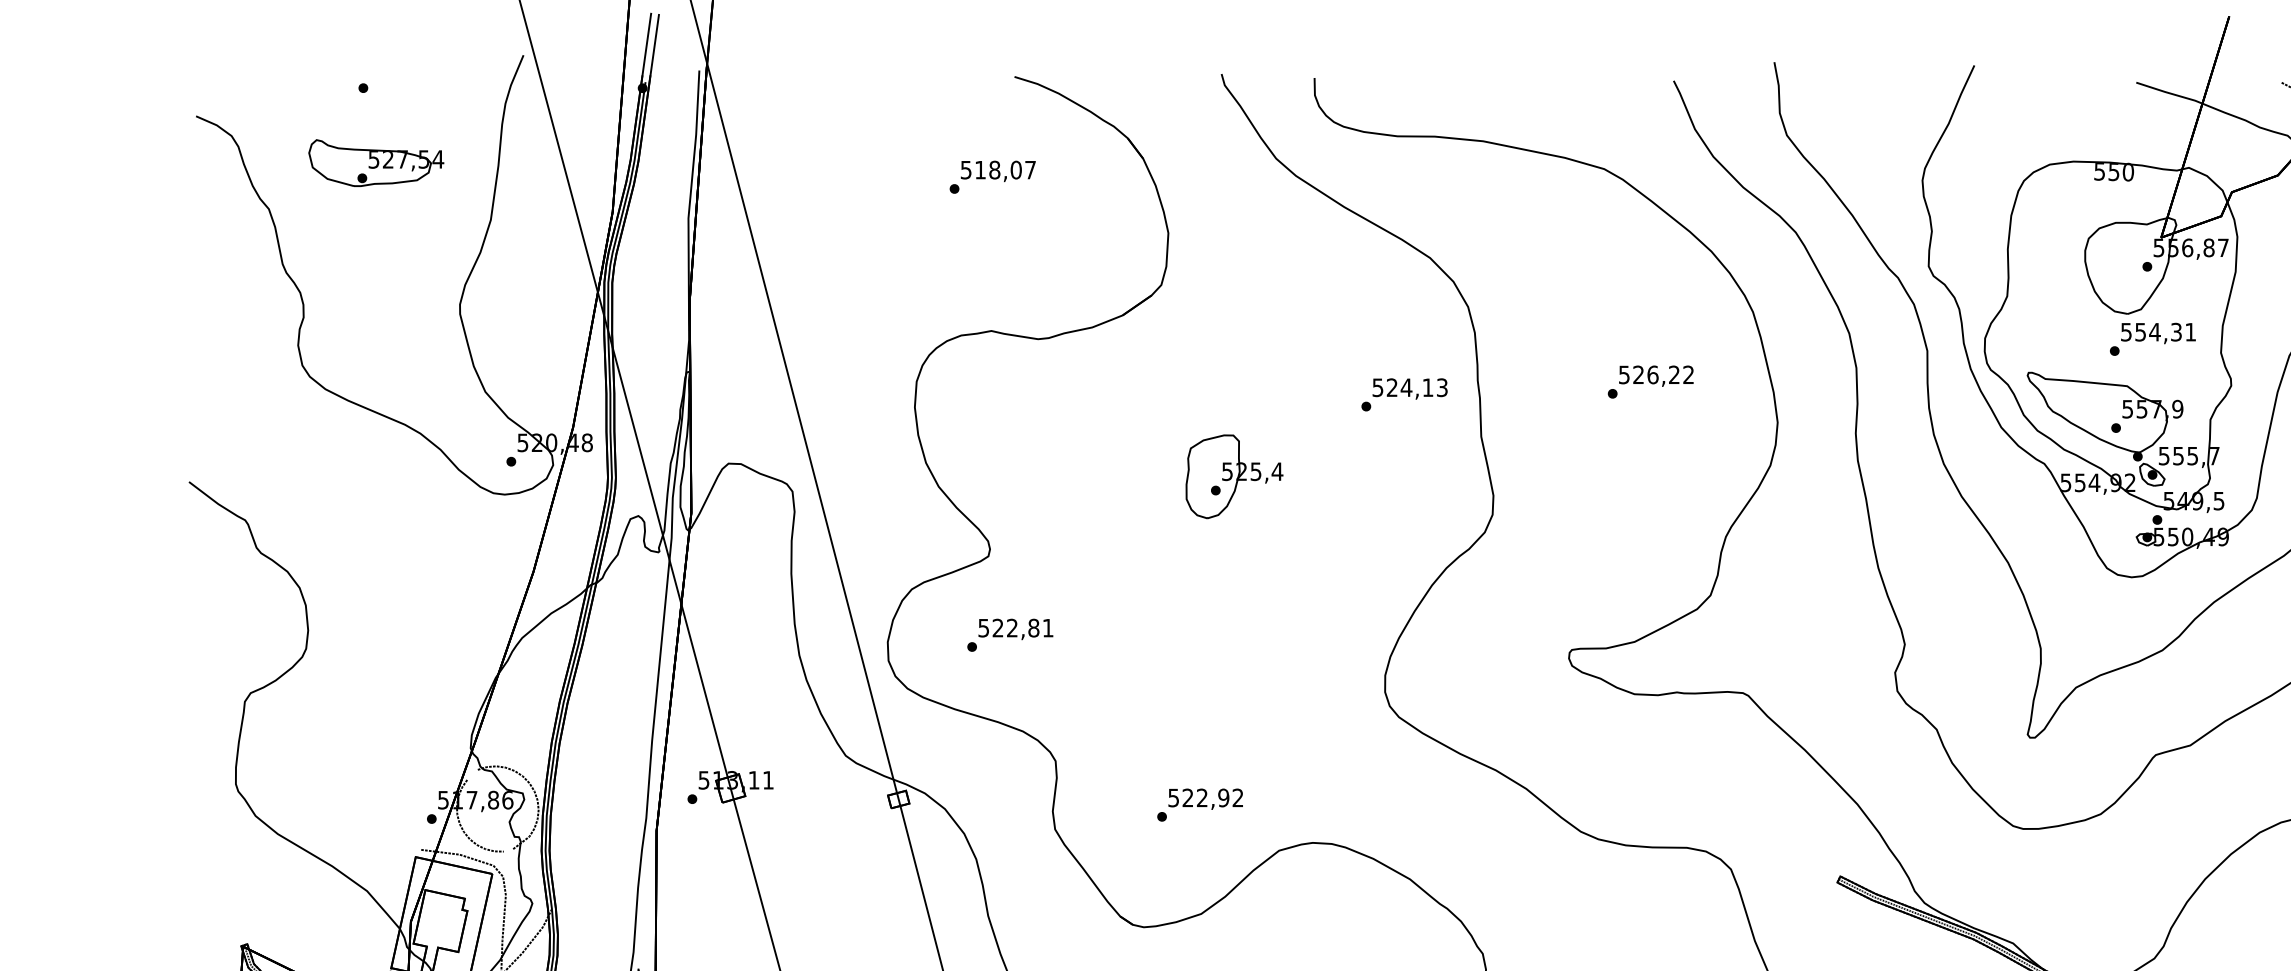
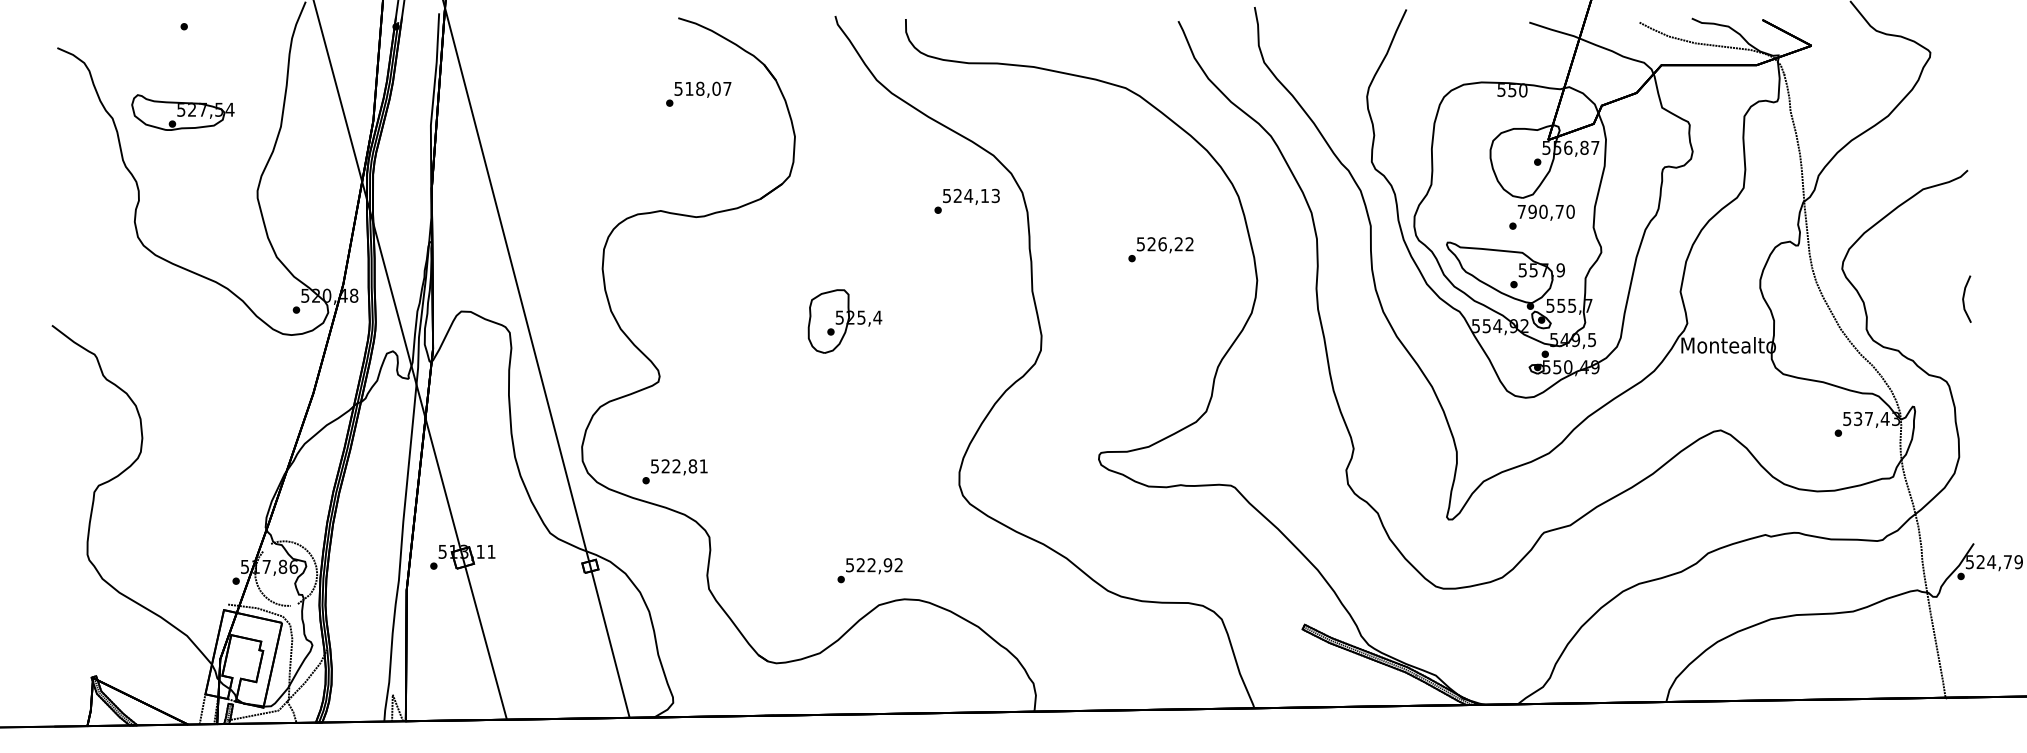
part: (375, 163) -> (182, 112), moved
text: (992, 176) -> (698, 93), moved
text: (2157, 331) -> (1545, 211), 554,31 -> 790,70
text: (1403, 393) -> (966, 200), moved
text: (1009, 634) -> (674, 471), moved
text: (1199, 804) -> (869, 570), moved

